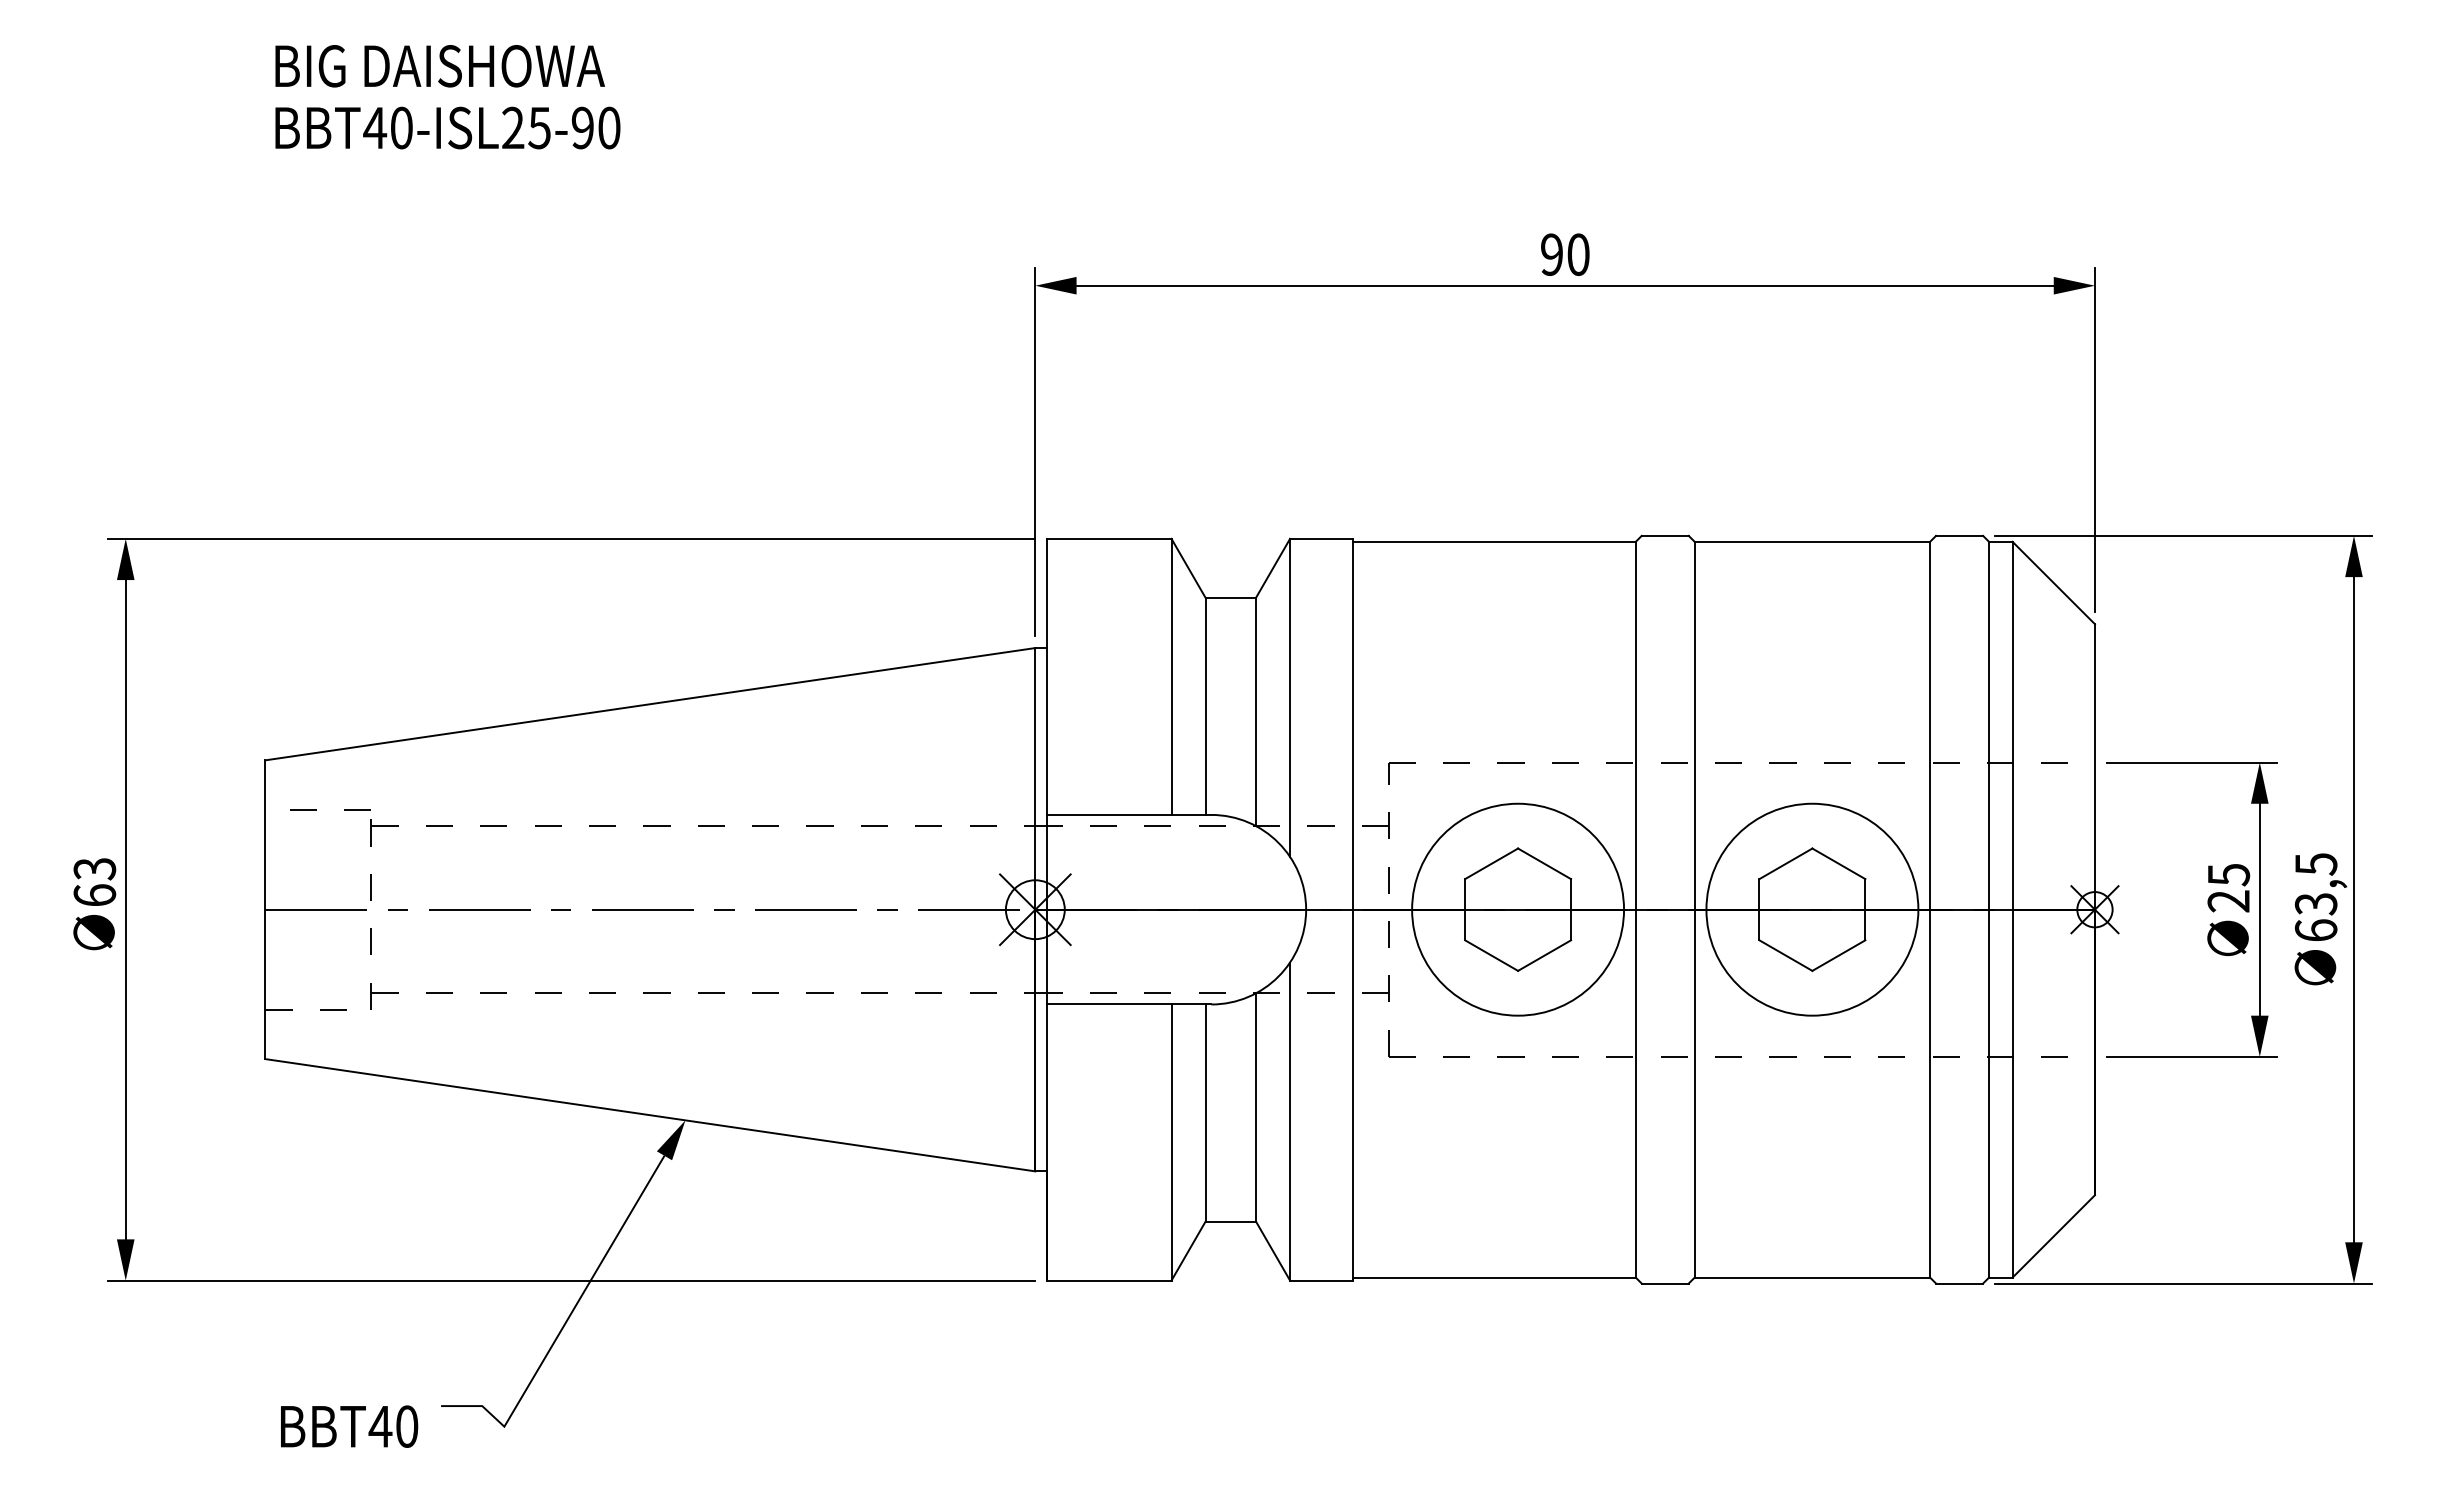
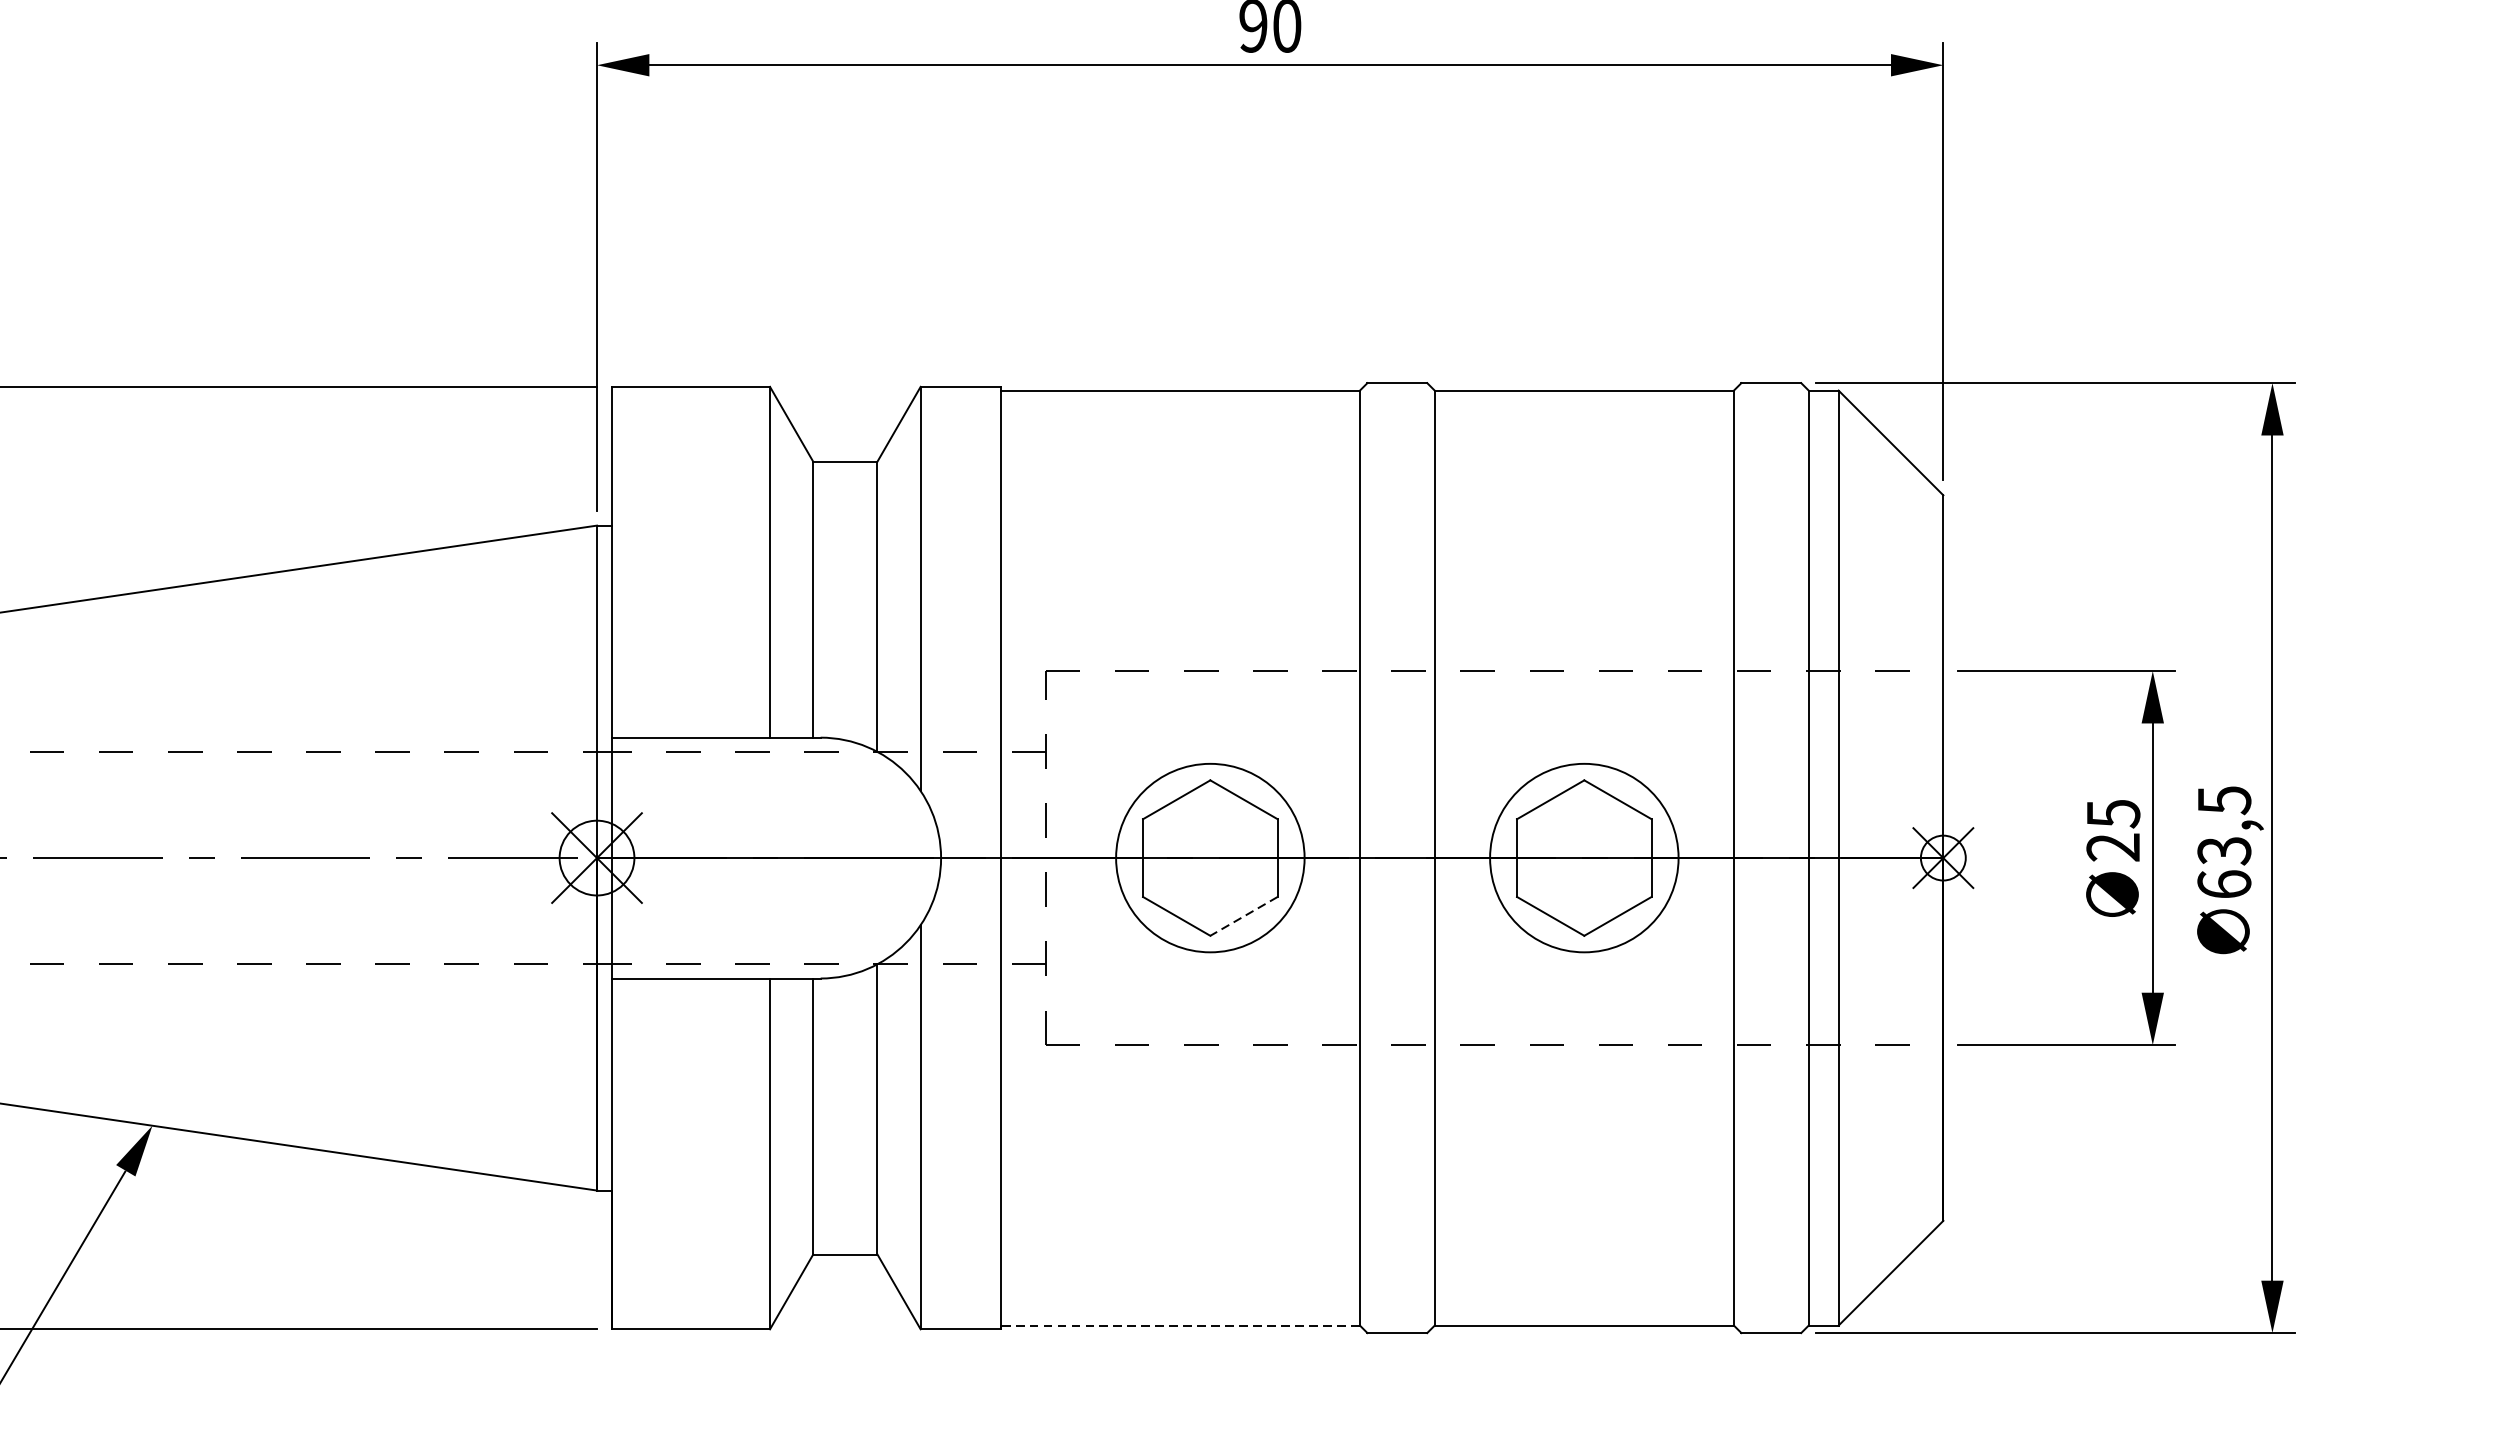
circle: (1518, 909) -> (1210, 857), size x0.7
circle: (1812, 909) -> (1584, 857), size x0.7
line: (1544, 955) -> (1243, 916), solid -> dashed
line: (1494, 1277) -> (1180, 1325), solid -> dashed

